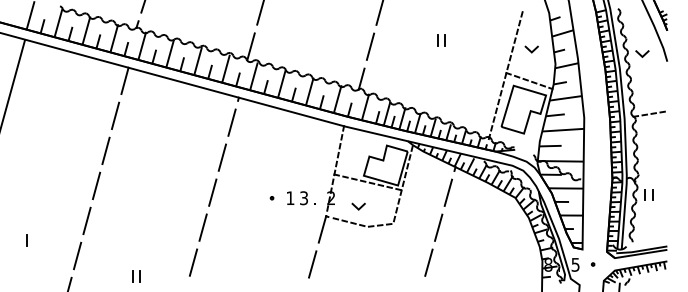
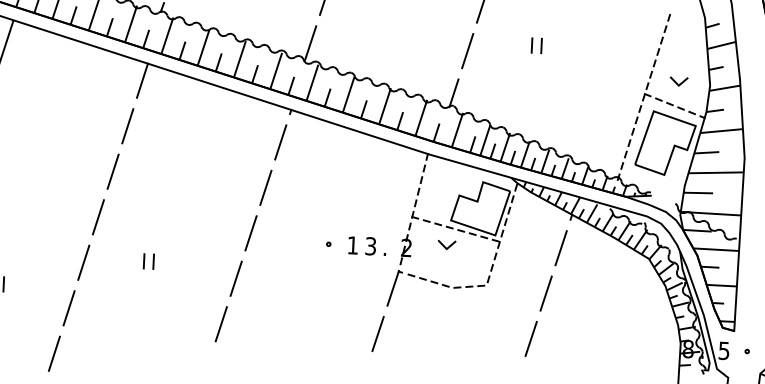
part: (441, 40) -> (536, 46), moved
line: (530, 49) -> (677, 81), moved
line: (357, 207) -> (445, 246), moved
part: (136, 276) -> (149, 261), moved

